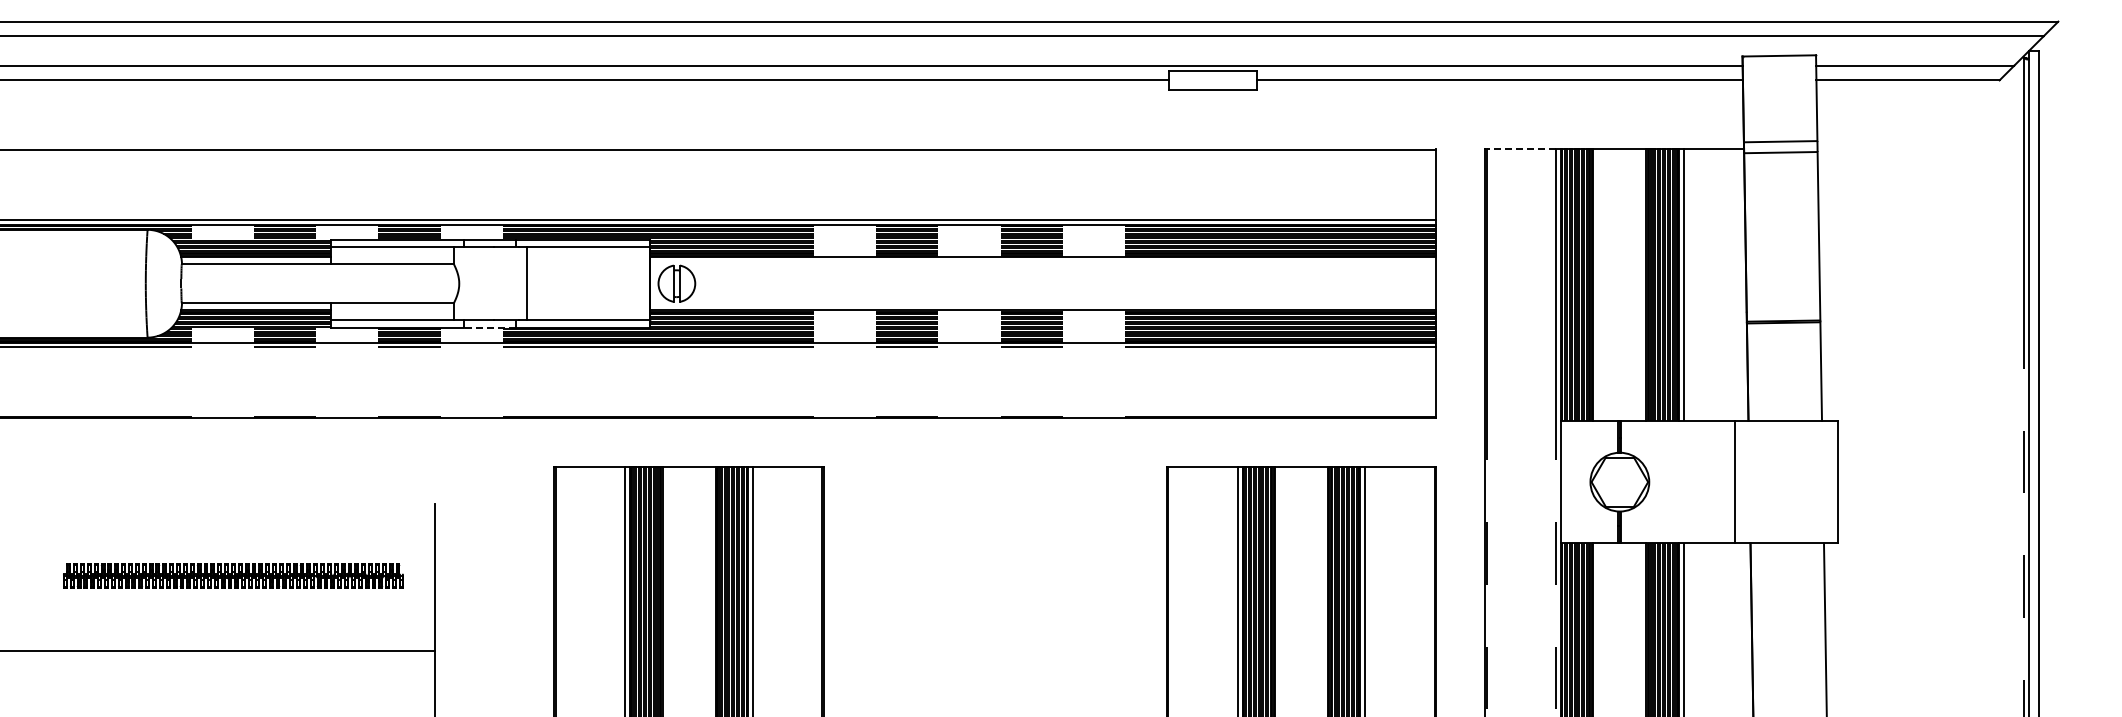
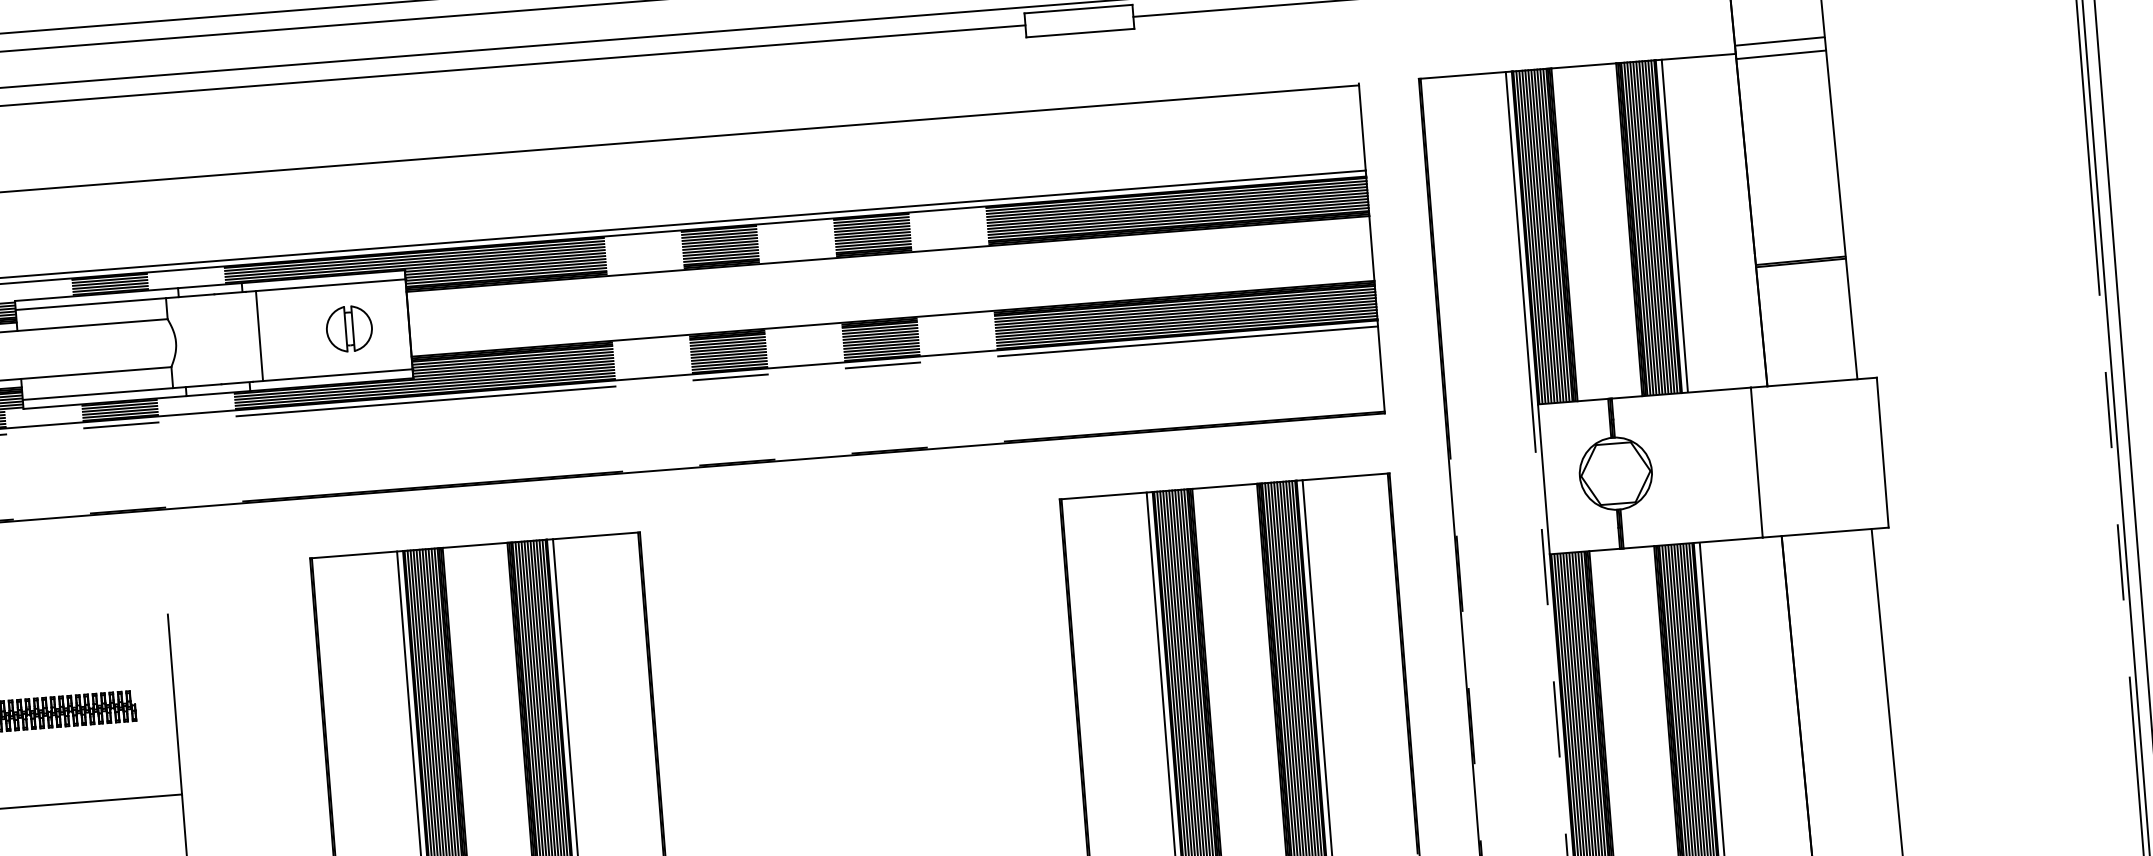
line: (1521, 149) -> (1463, 75), dashed -> solid
part: (676, 283) -> (348, 328), moved
line: (489, 327) -> (217, 393), dashed -> solid

